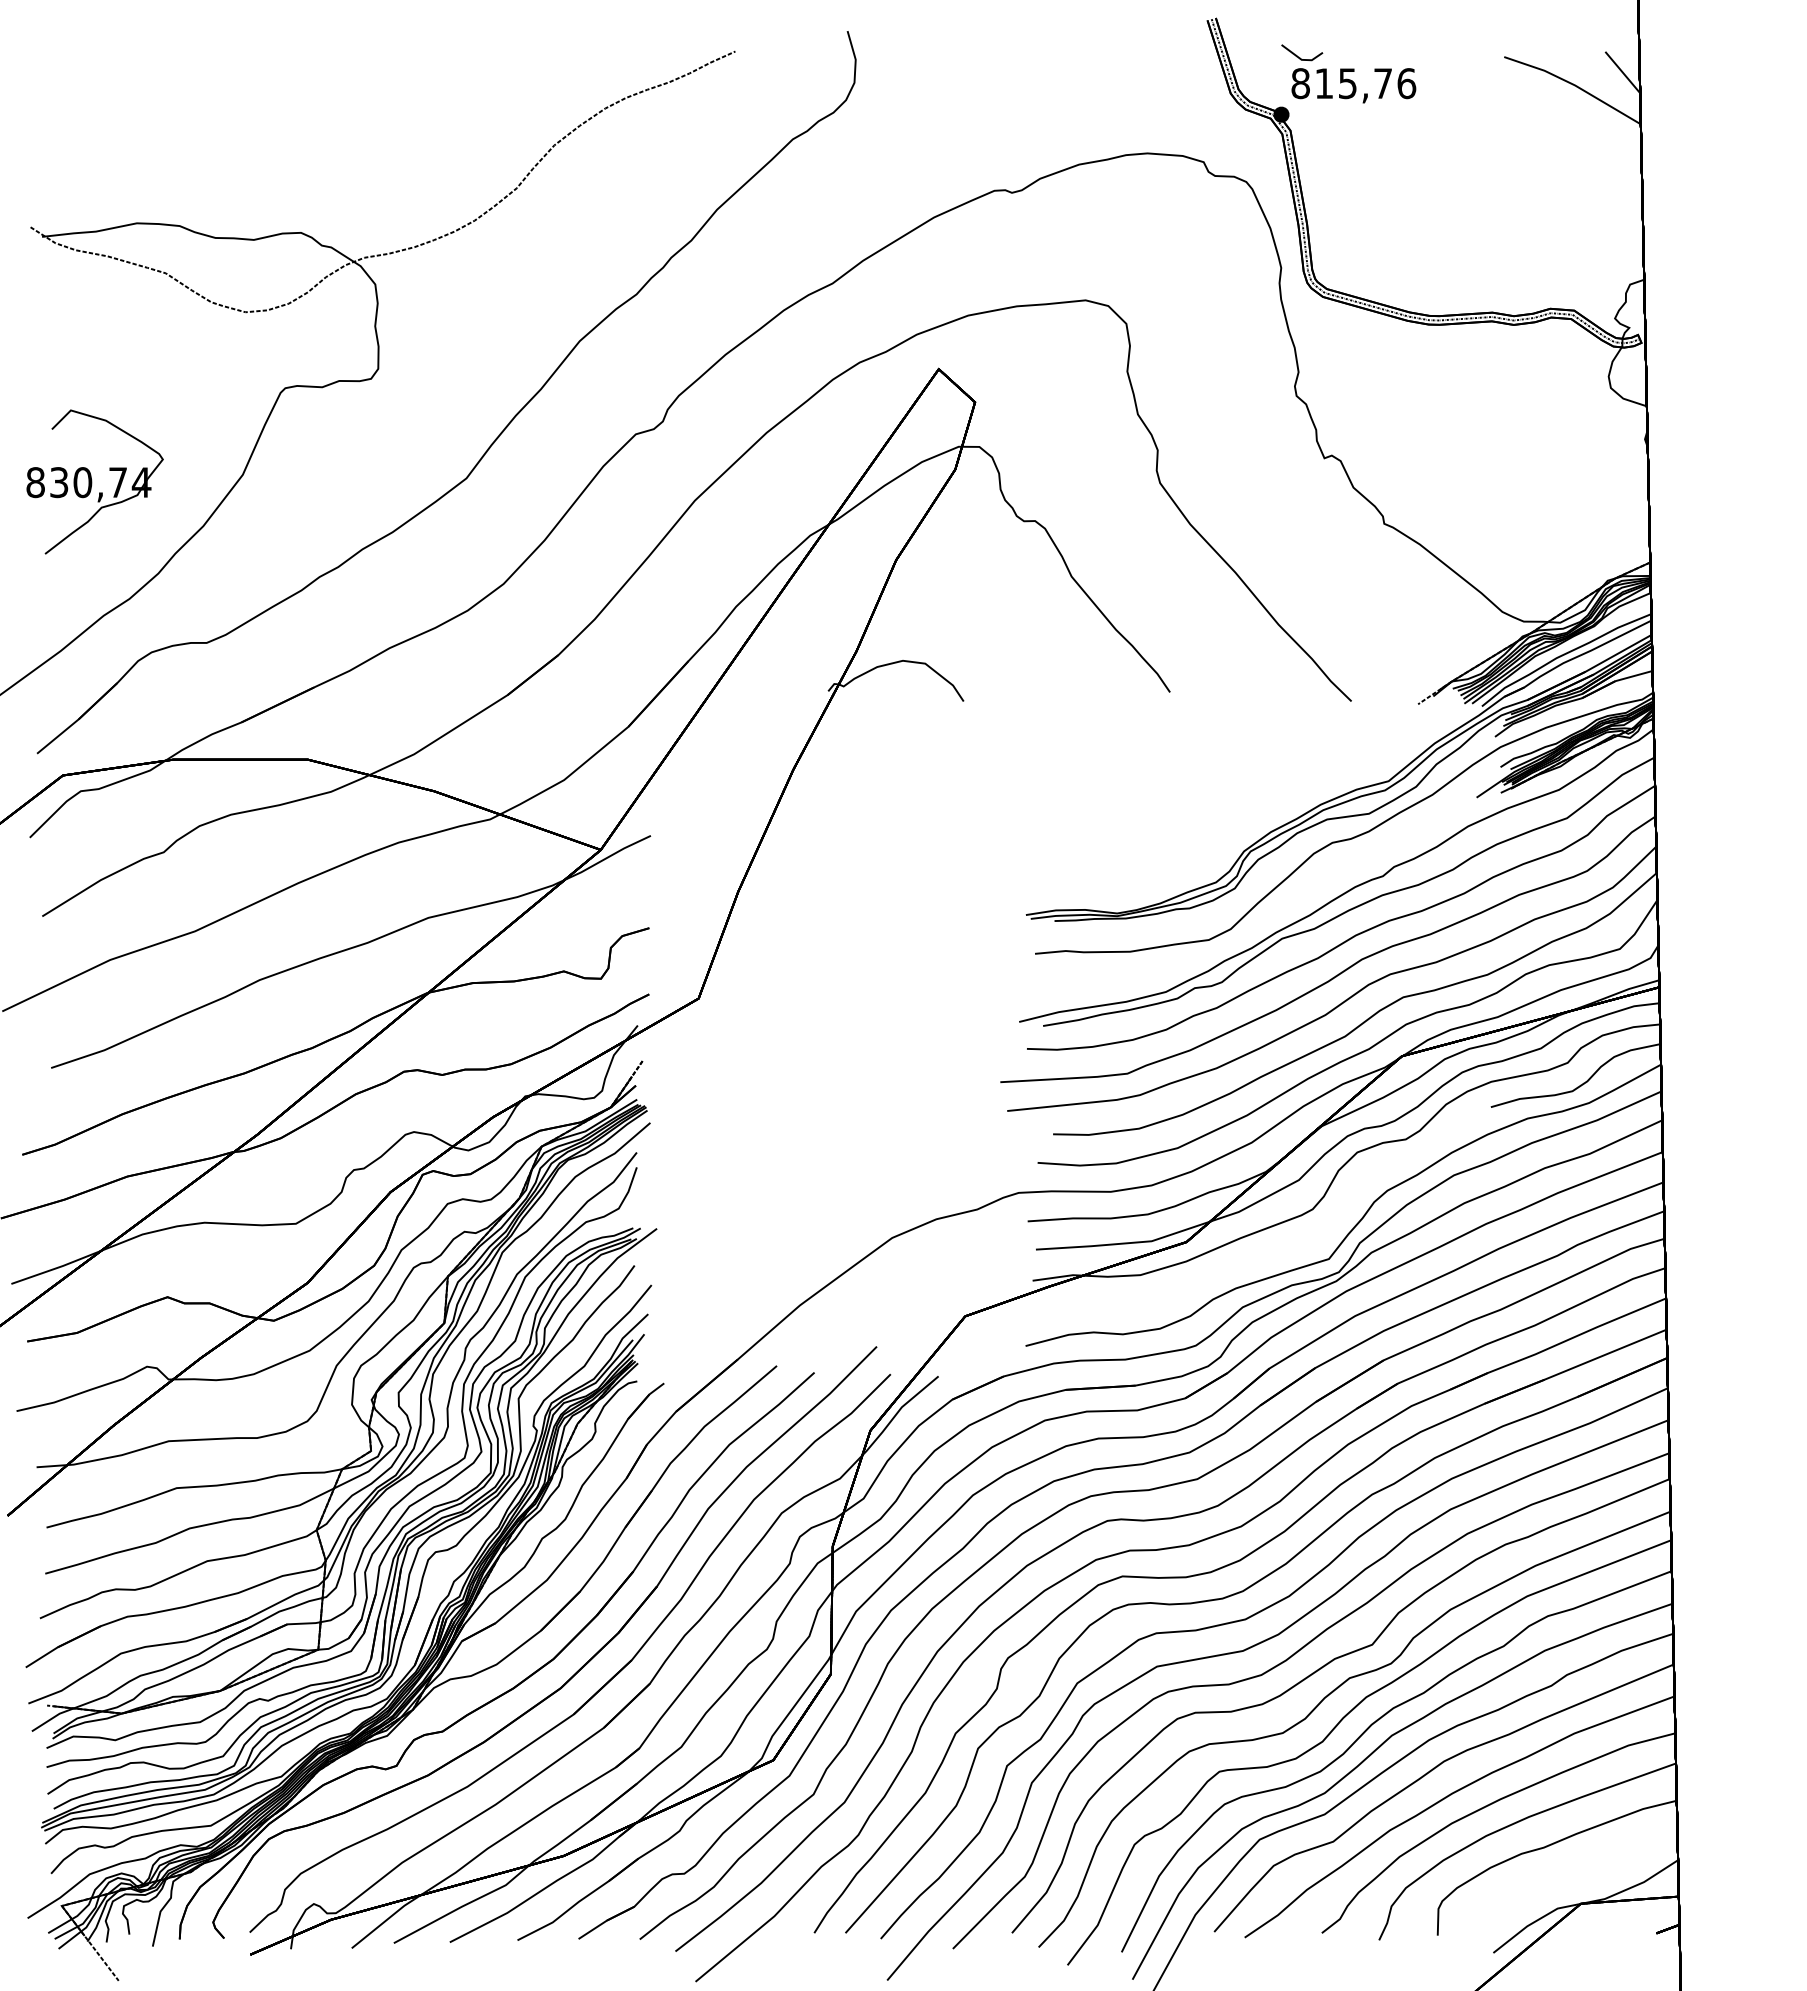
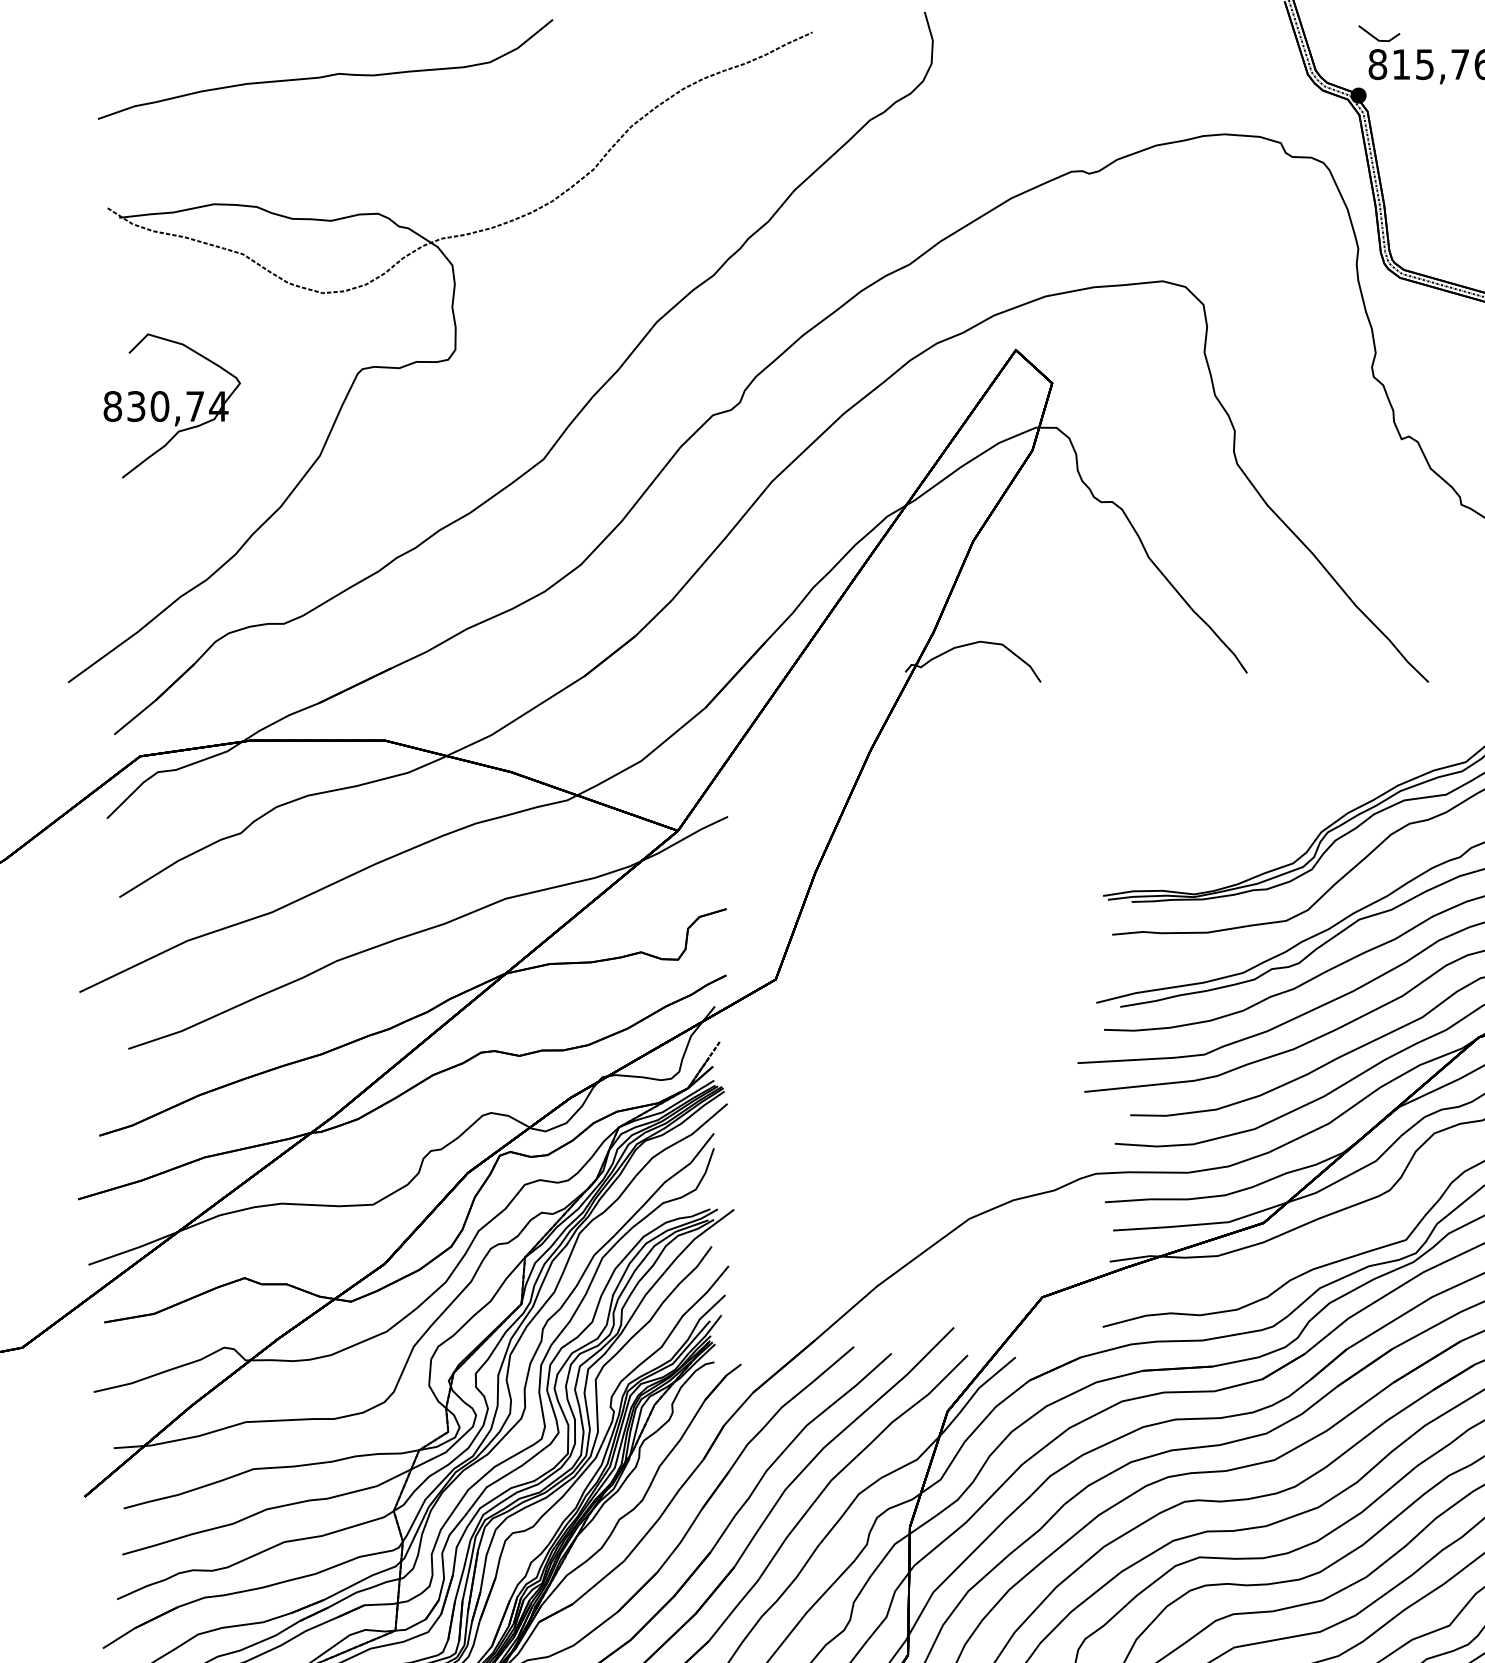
curve: (248, 94) -> (325, 75), added
part: (94, 481) -> (171, 405), moved

